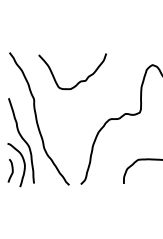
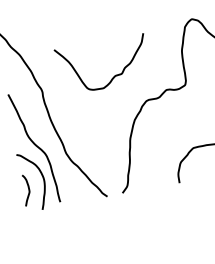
curve: (80, 80) -> (114, 74), moved

